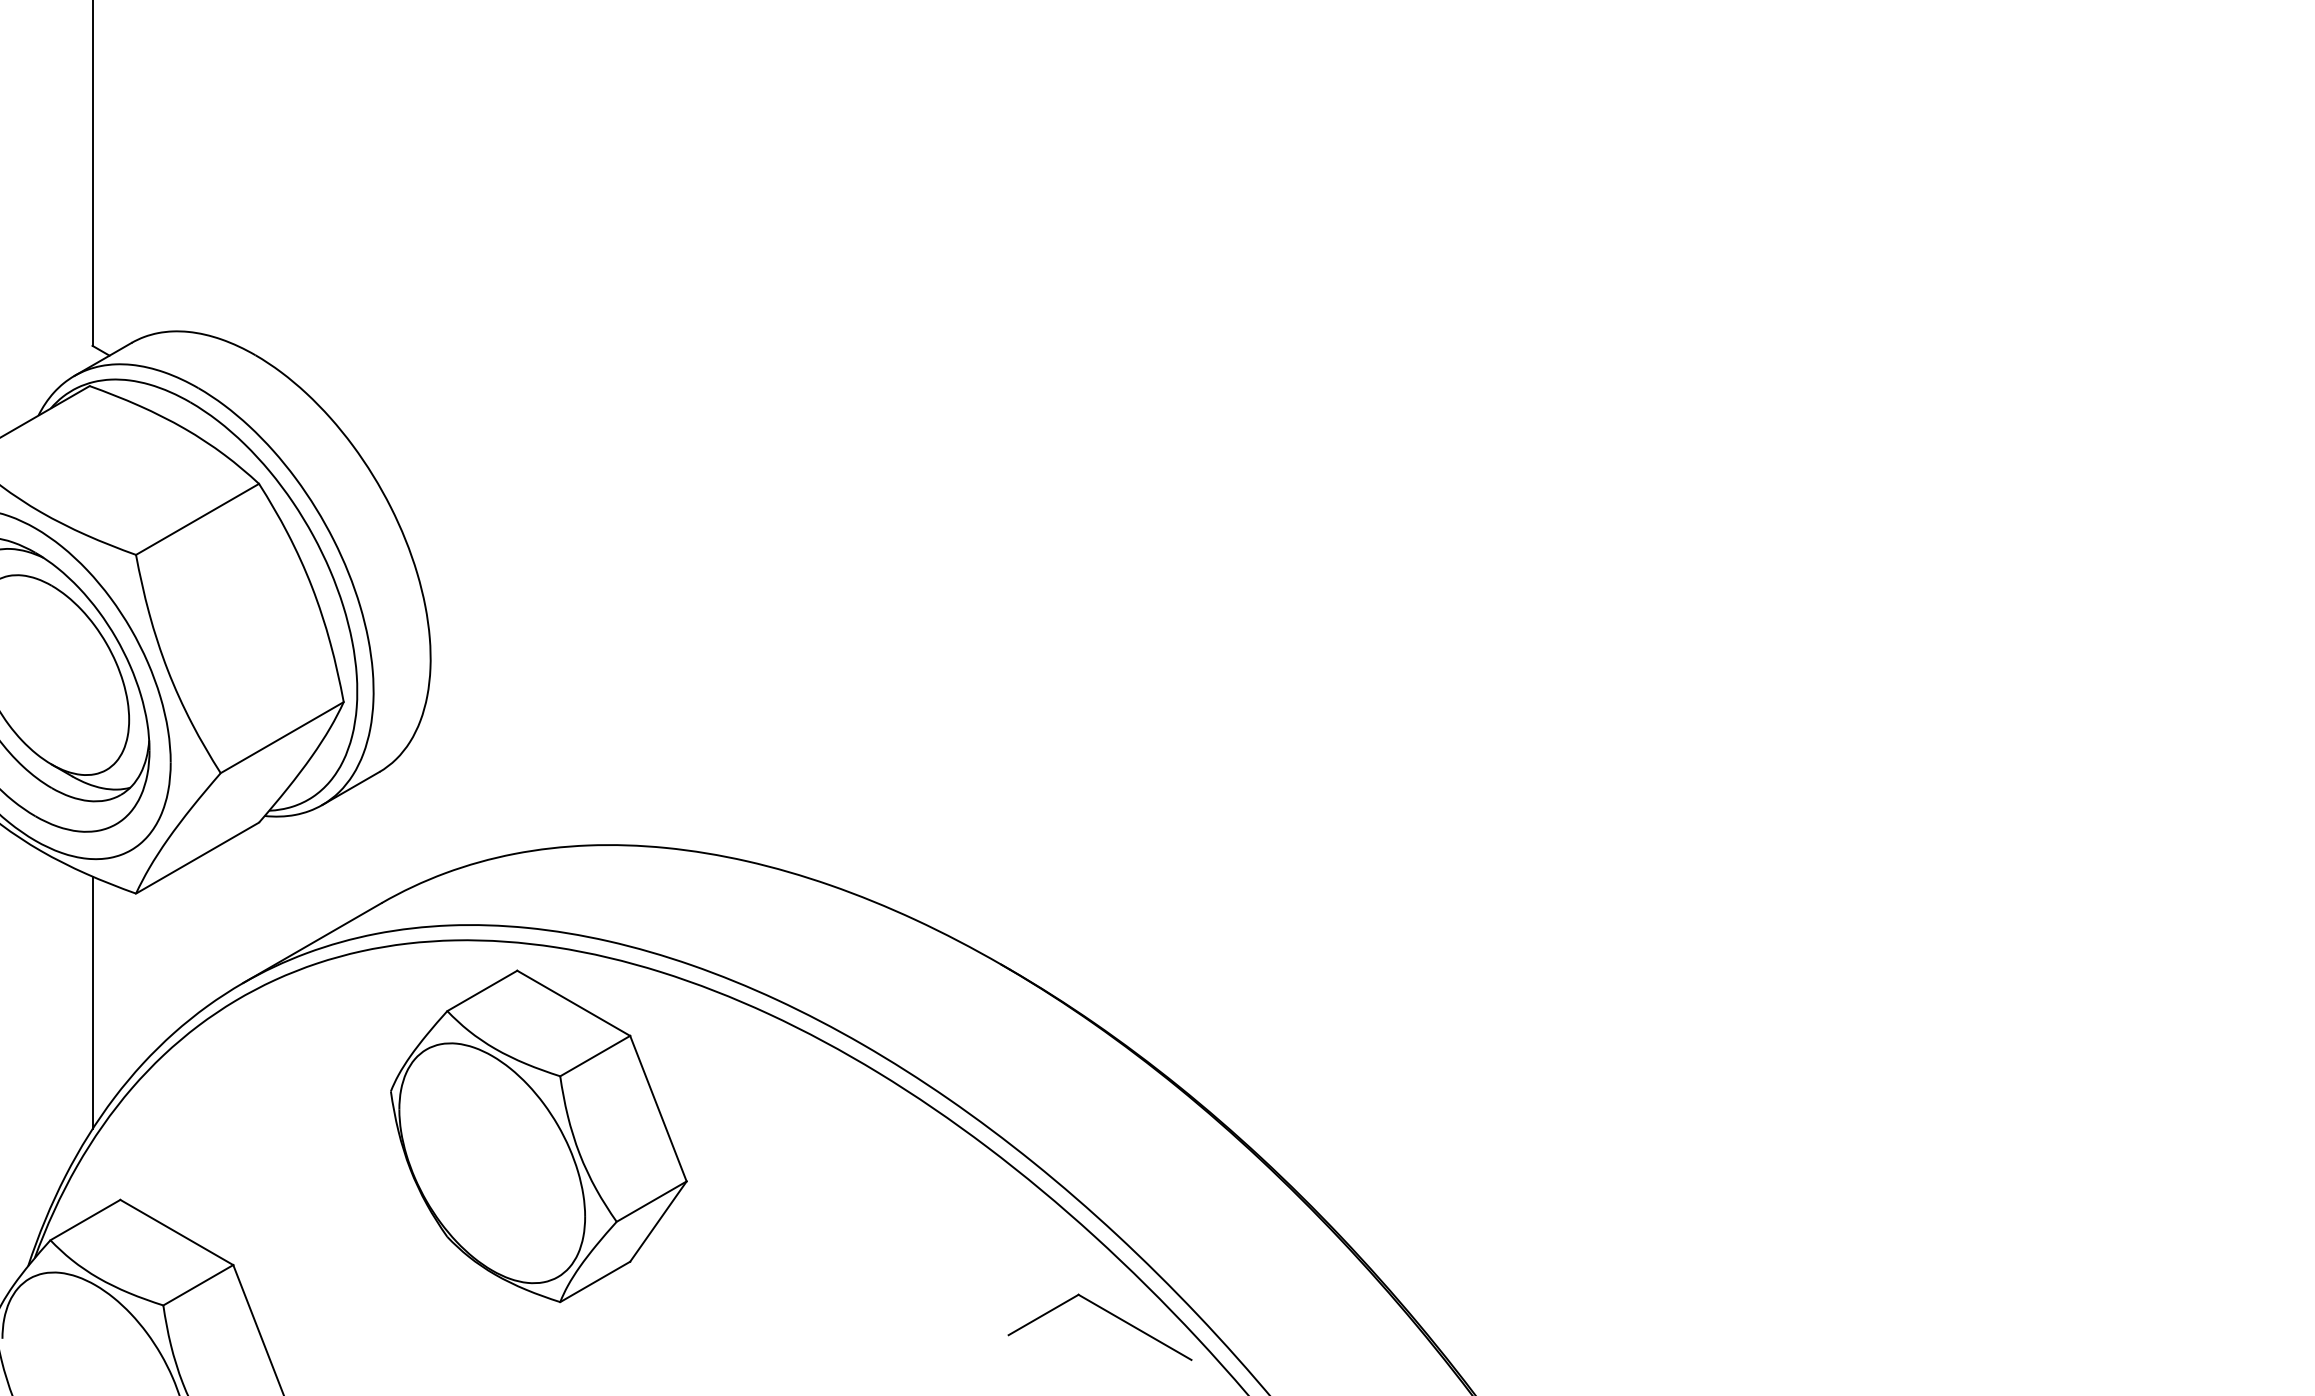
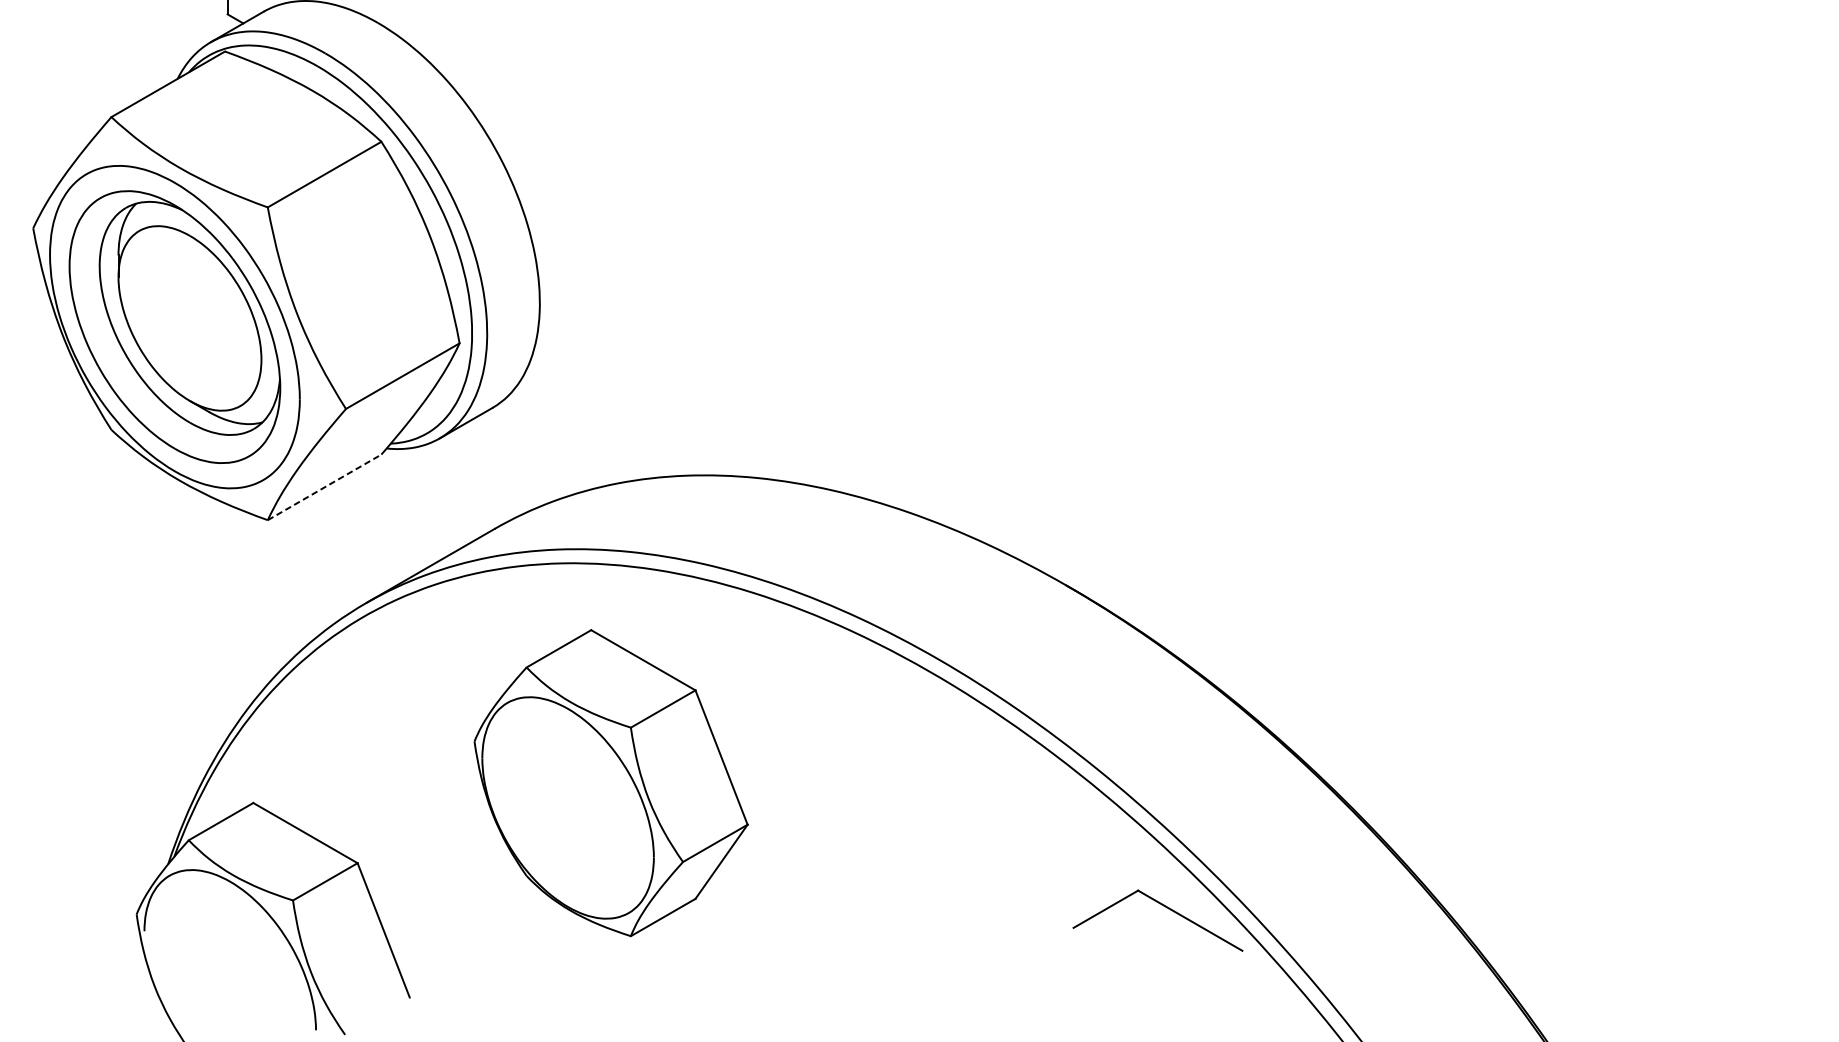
line: (197, 857) -> (324, 486), solid -> dashed
line: (92, 1002) -> (227, 620), removed
part: (538, 1136) -> (610, 783), moved

